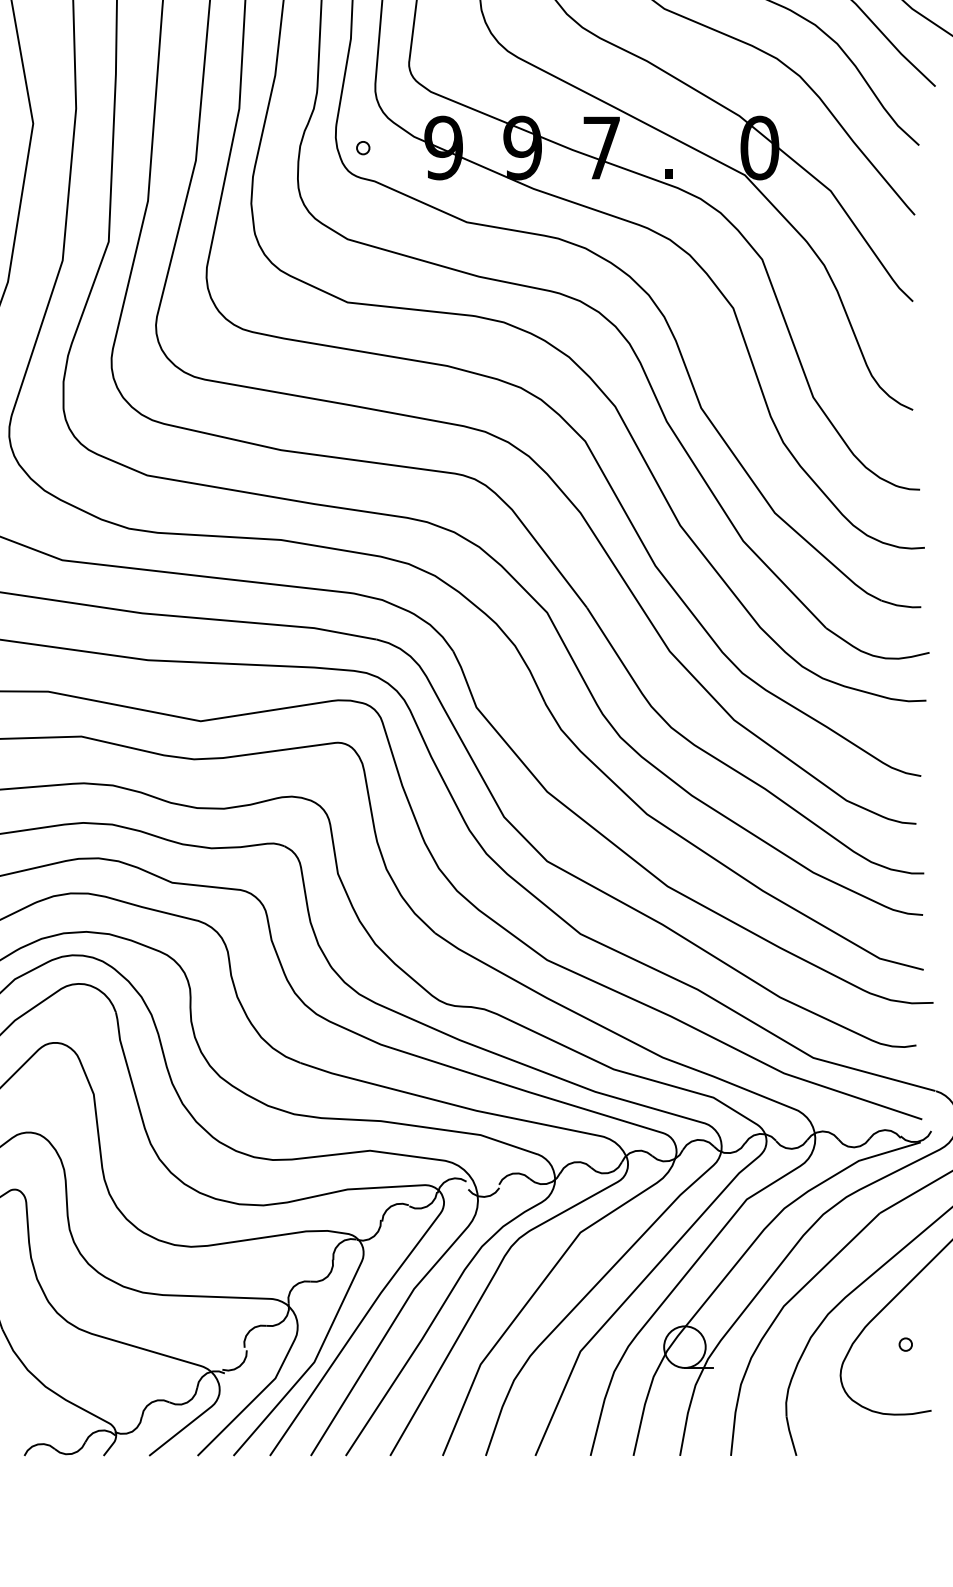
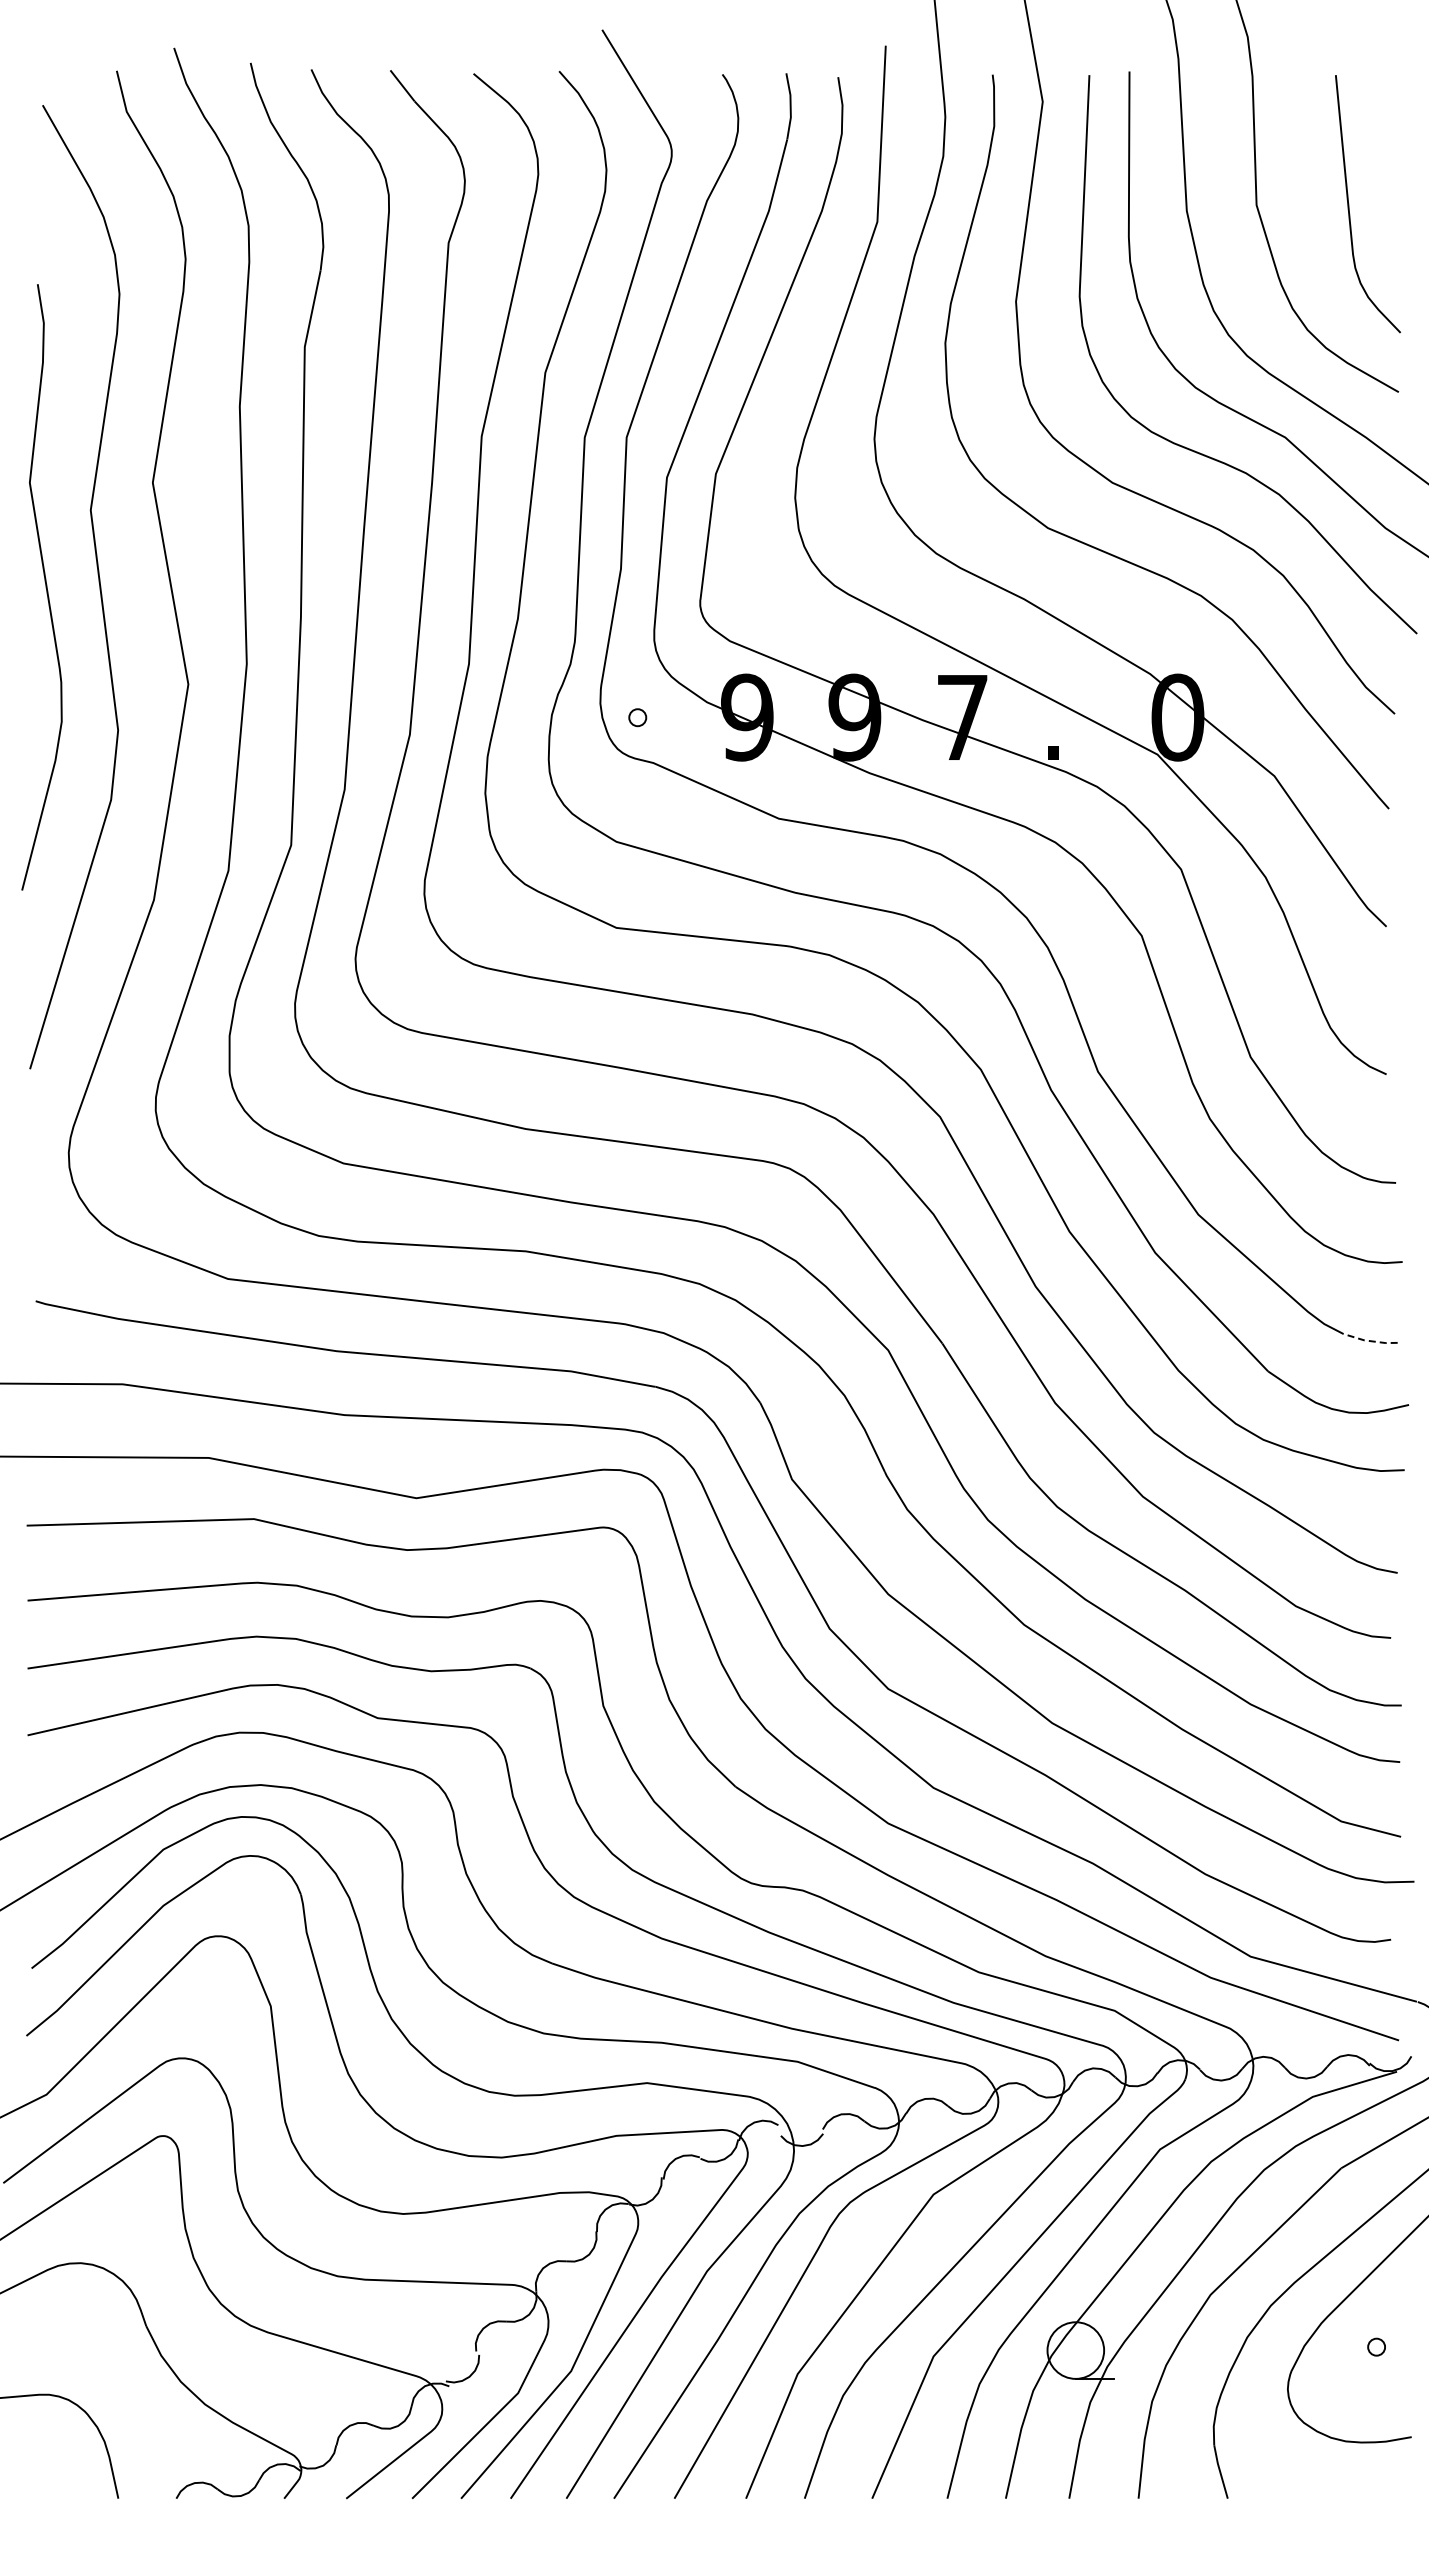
line: (901, 606) -> (1370, 1341), solid -> dashed

